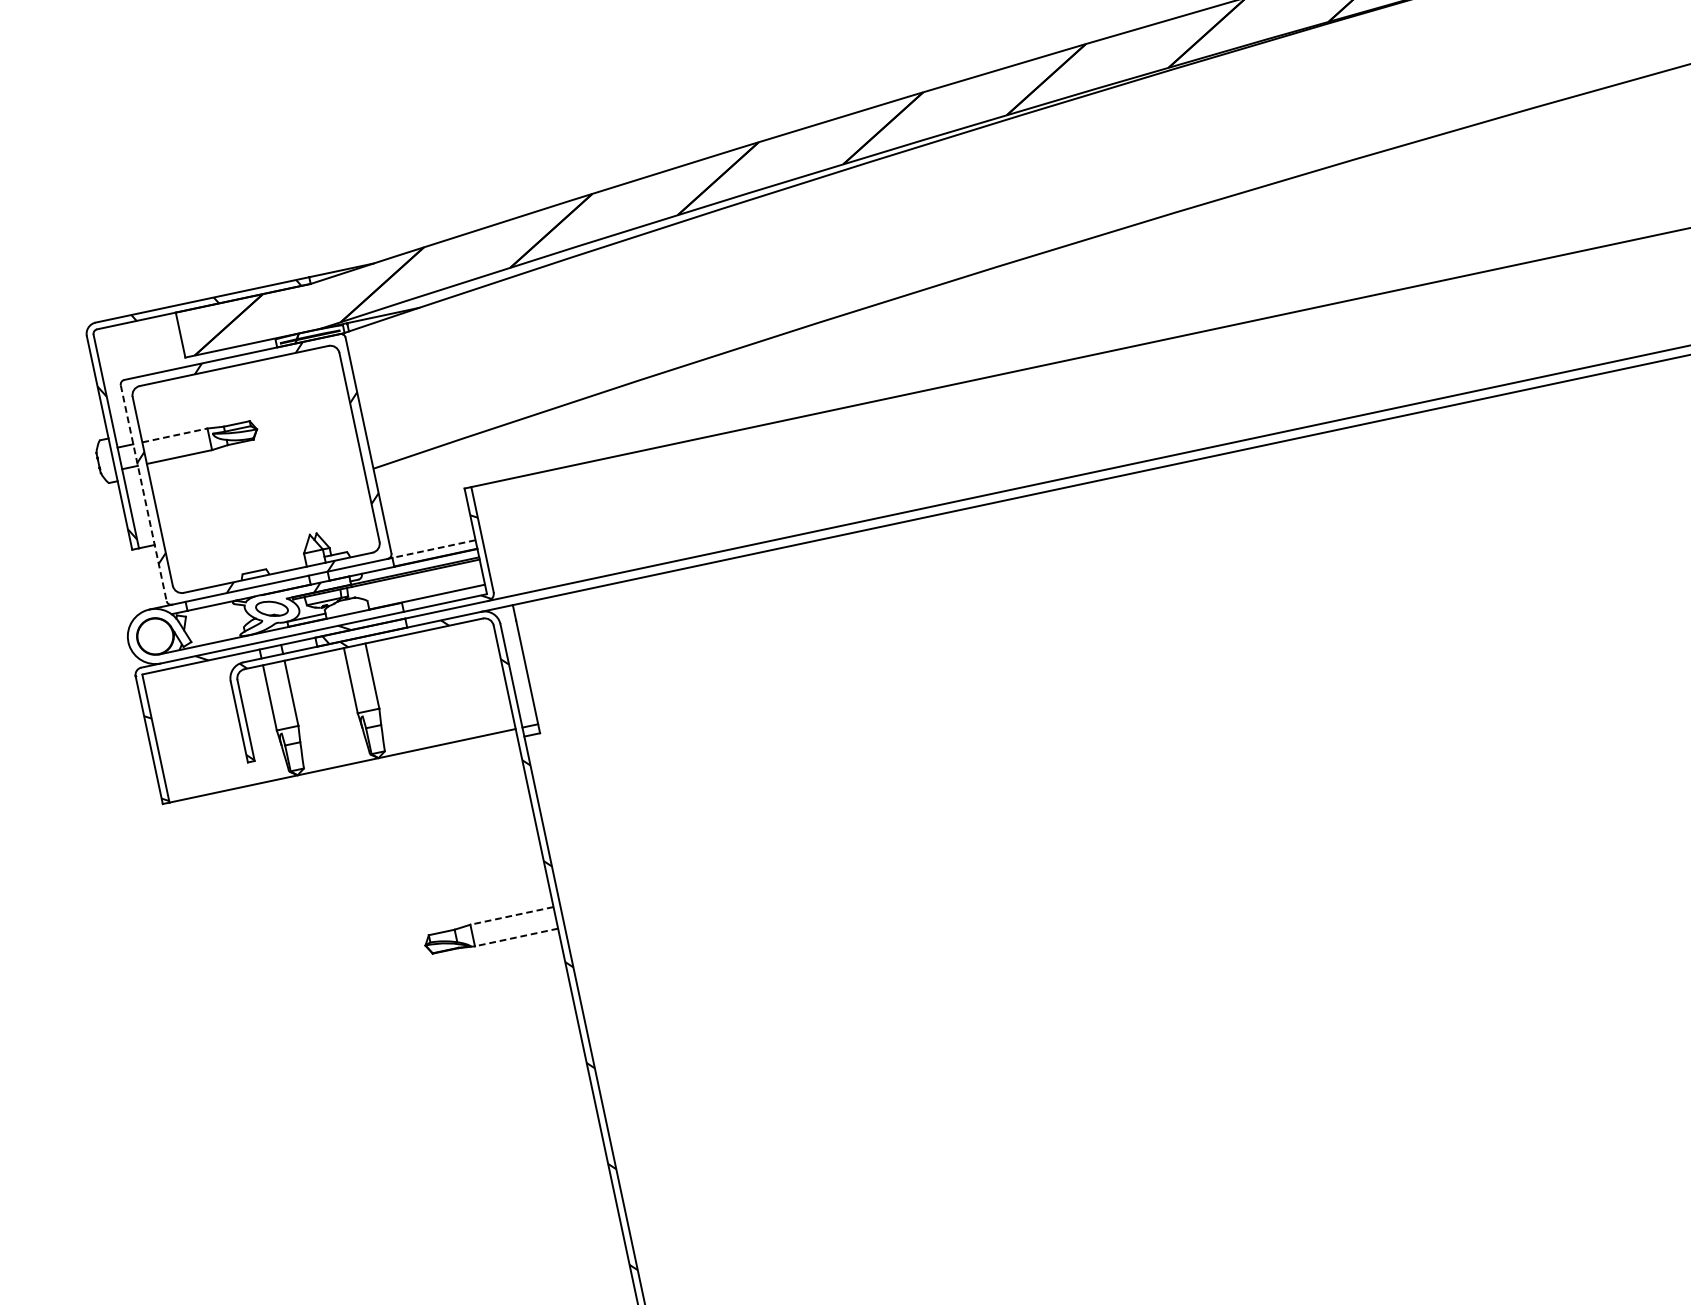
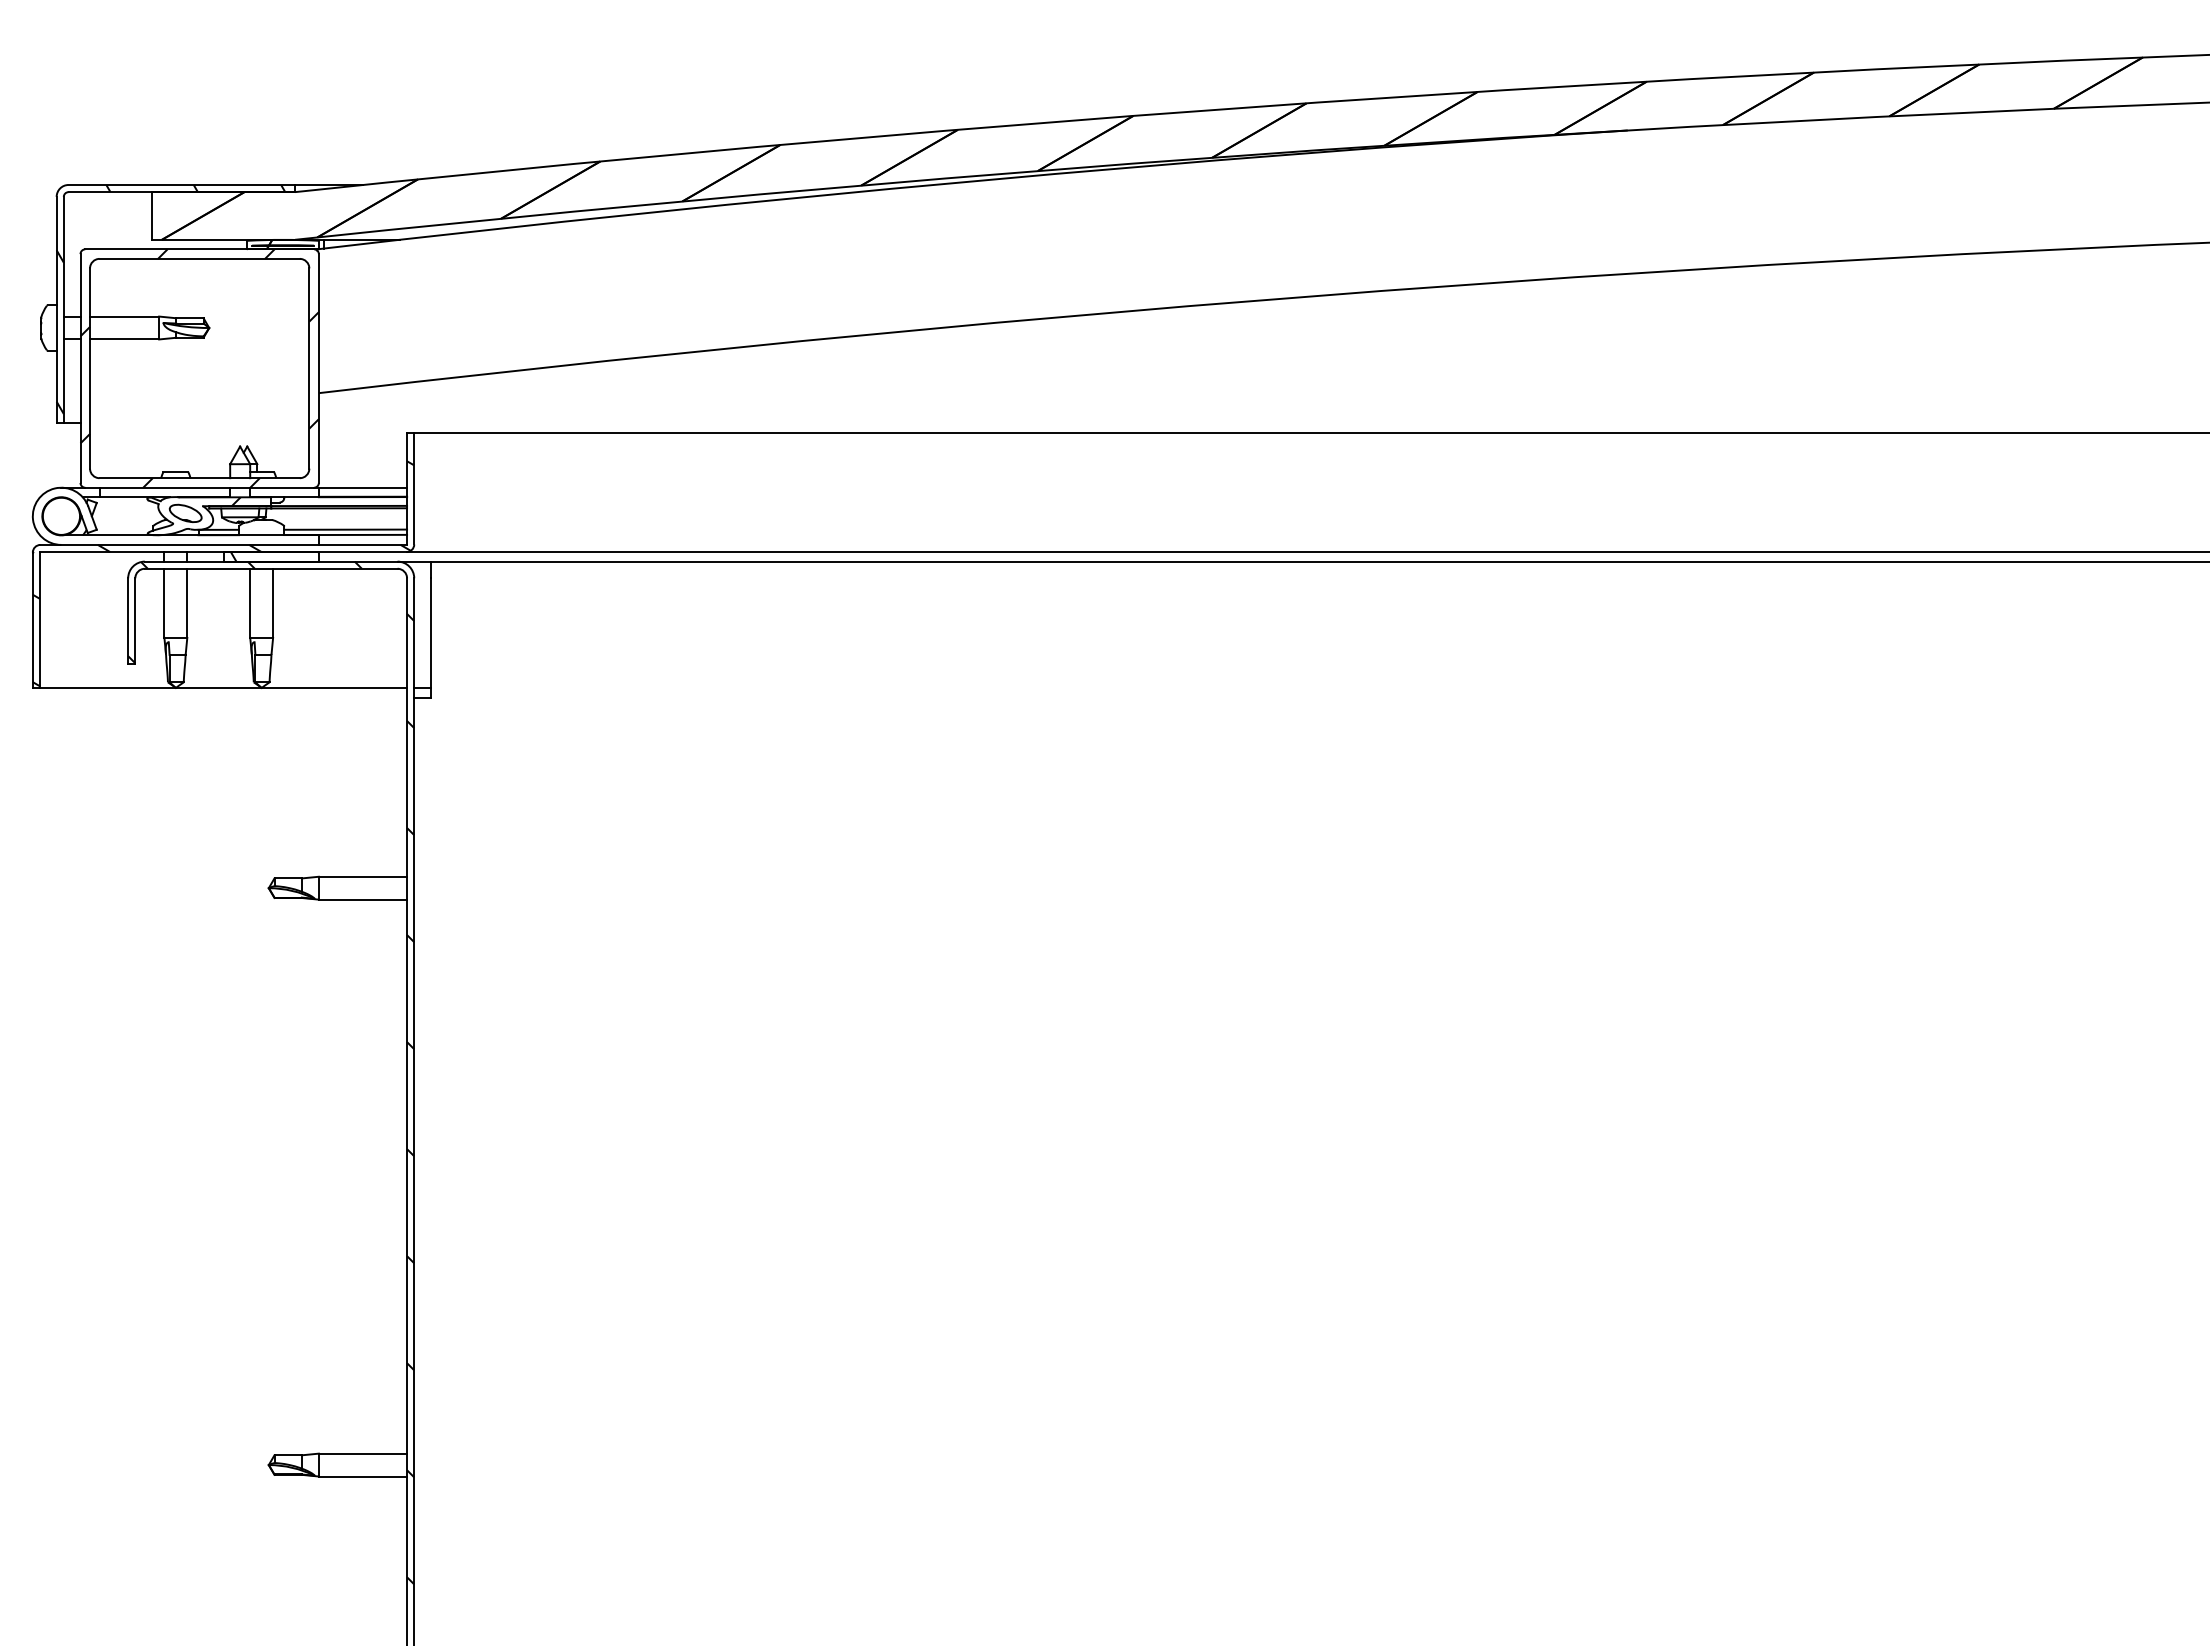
line: (174, 435) -> (124, 316), dashed -> solid
line: (143, 494) -> (80, 369), dashed -> solid
line: (433, 548) -> (362, 487), dashed -> solid
line: (425, 591) -> (345, 529), added
line: (511, 915) -> (362, 876), dashed -> solid
line: (516, 937) -> (362, 899), dashed -> solid

